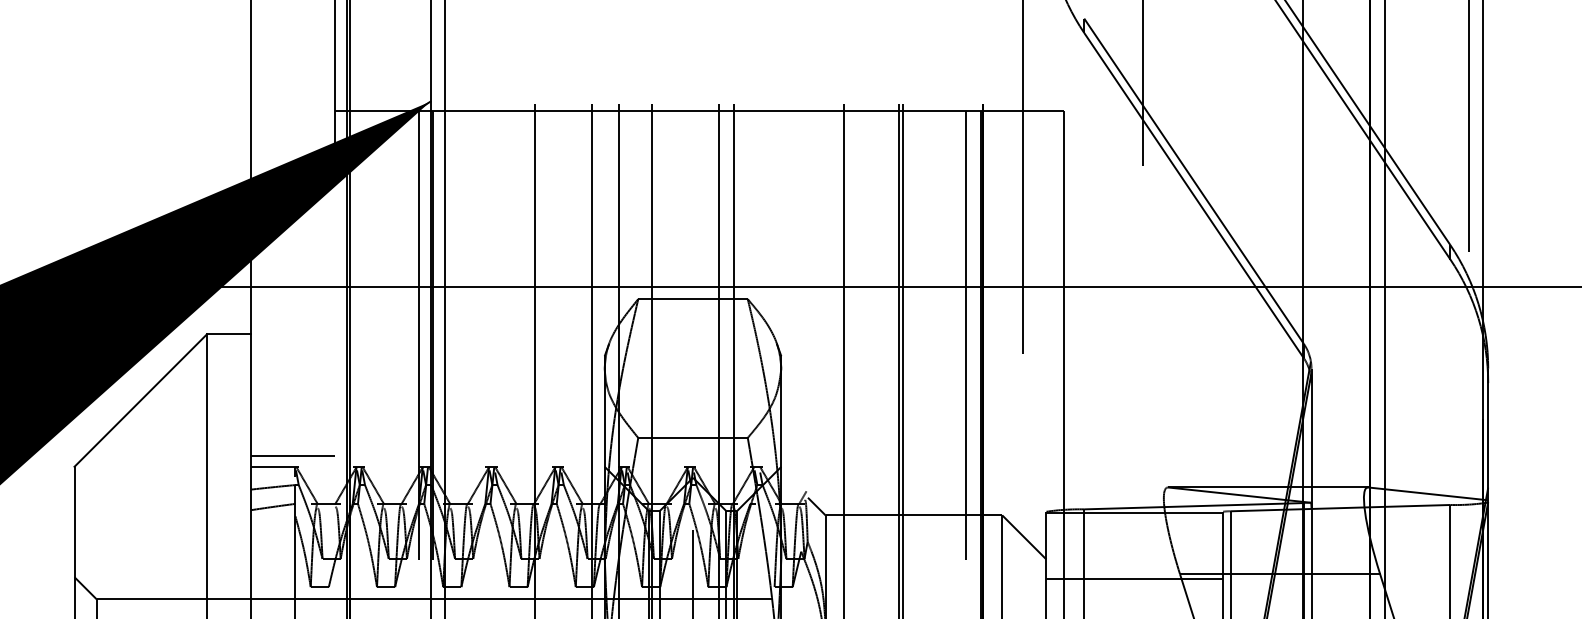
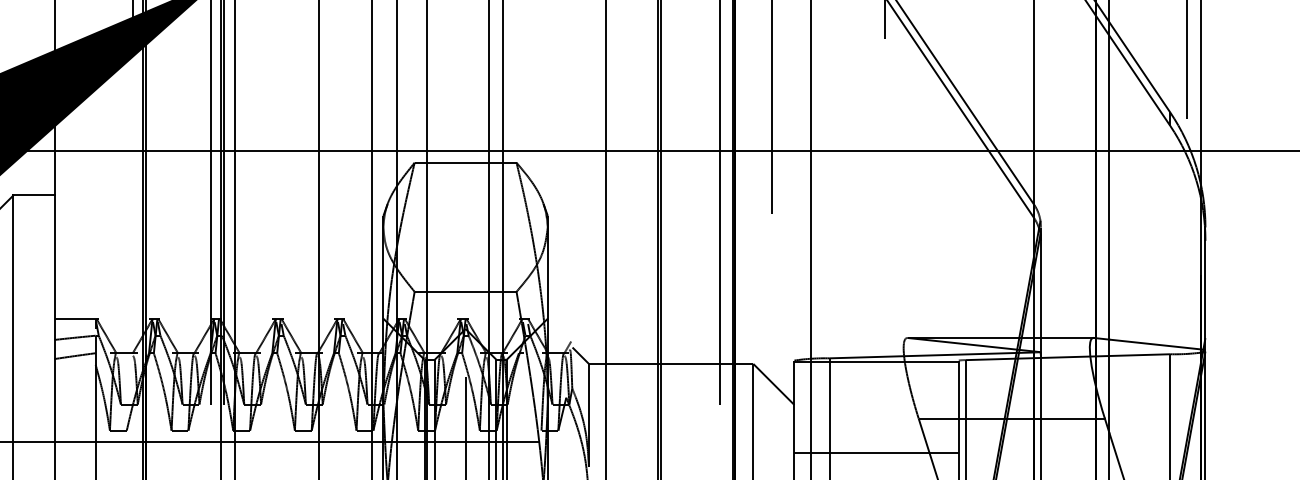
line: (293, 456) -> (93, 309), removed
line: (1134, 579) -> (876, 453), moved

